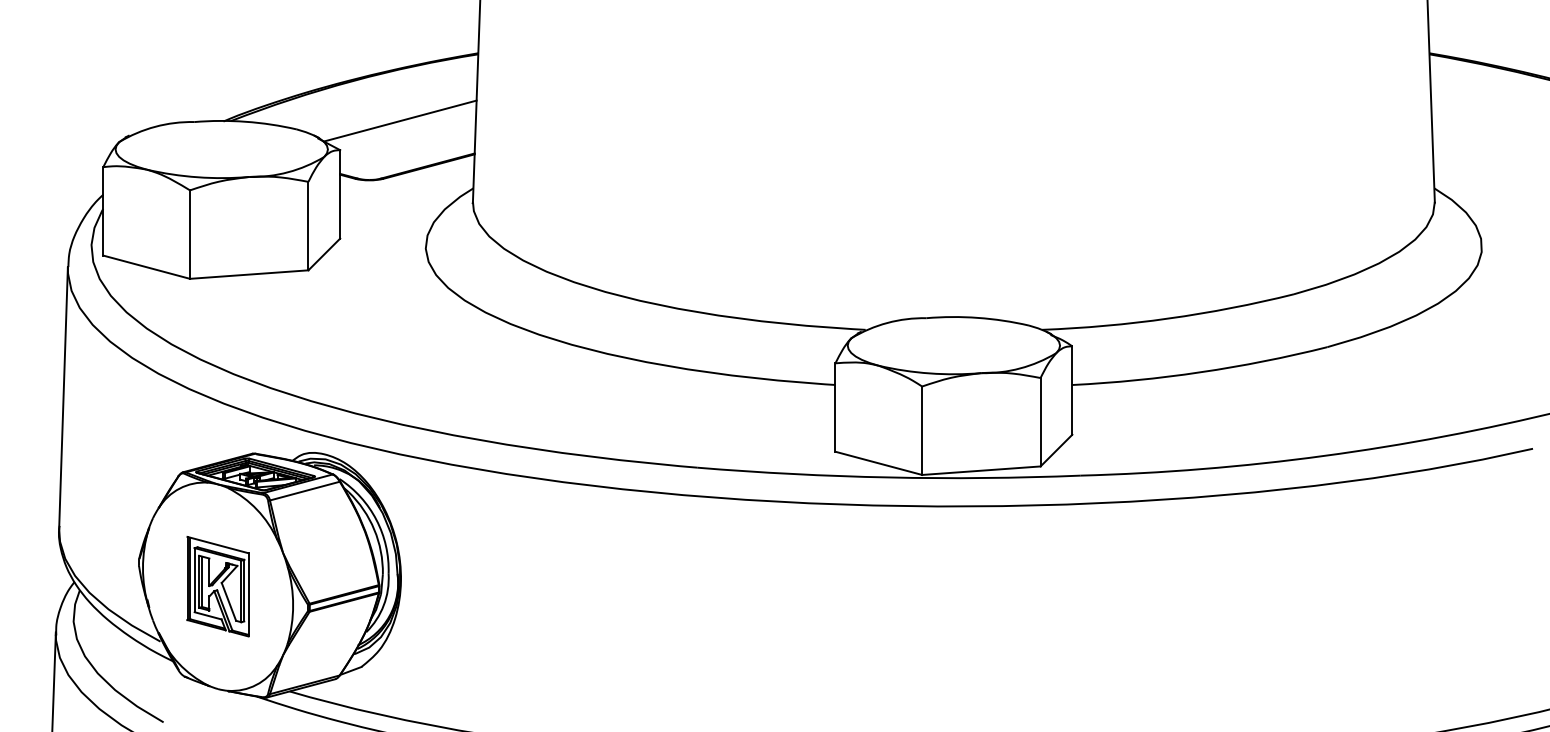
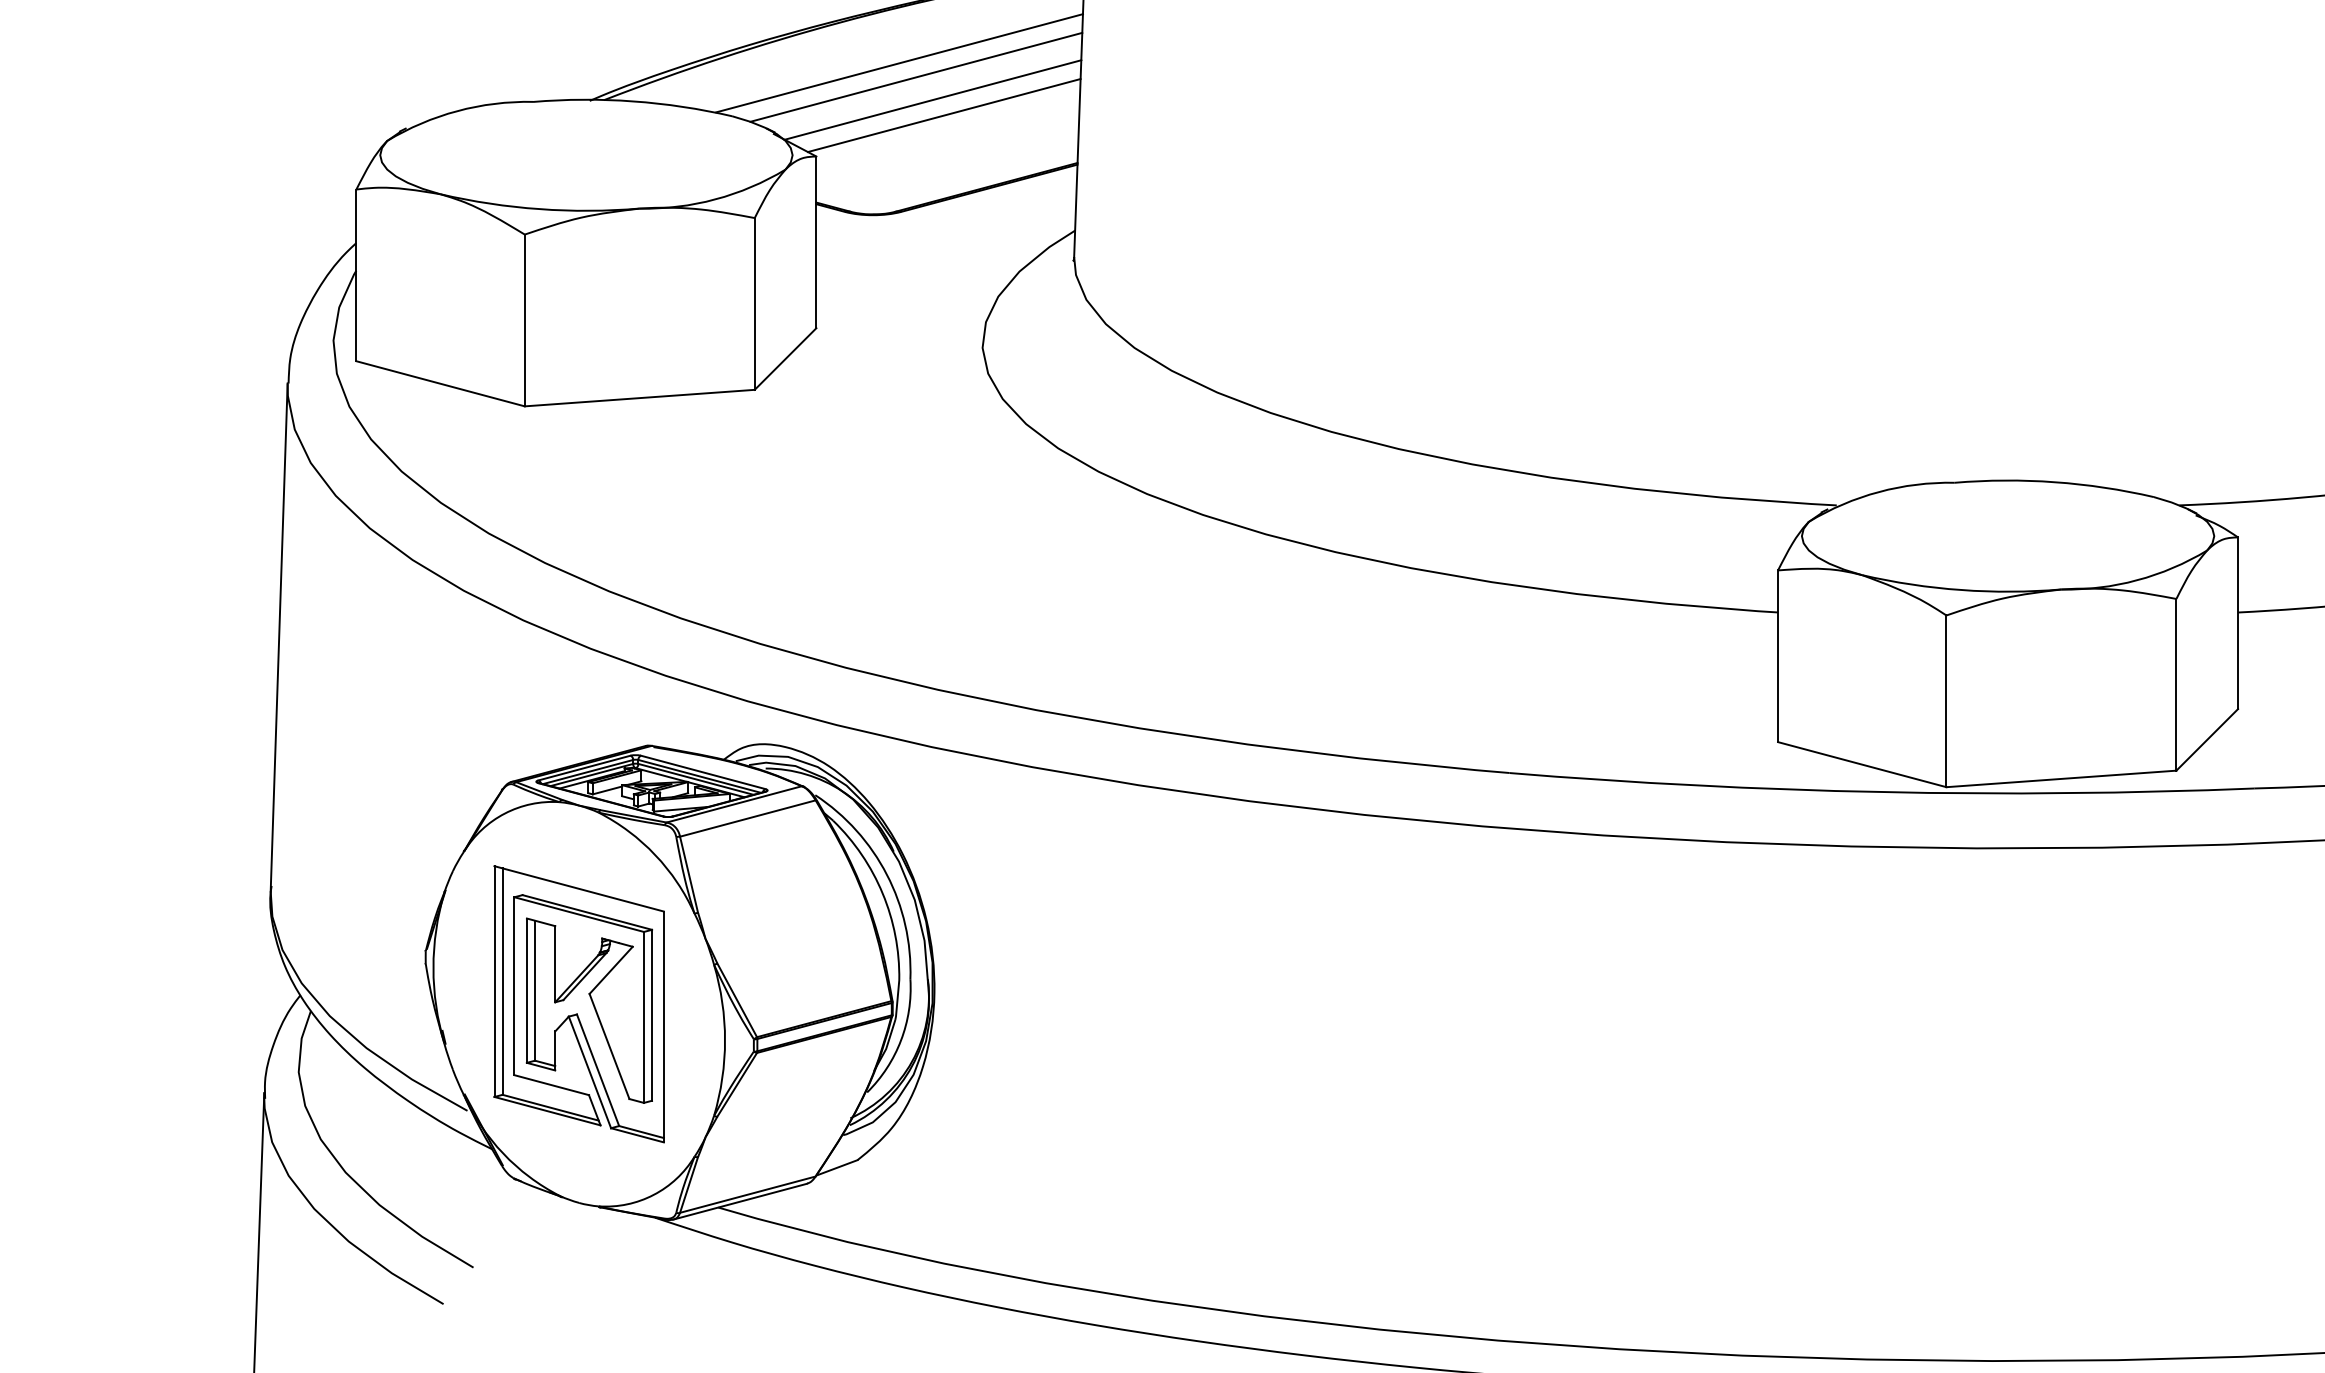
line: (382, 101) -> (898, 61), added
line: (391, 109) -> (916, 77), added
line: (405, 128) -> (943, 114), added
part: (217, 586) -> (578, 1003), size x1.43

